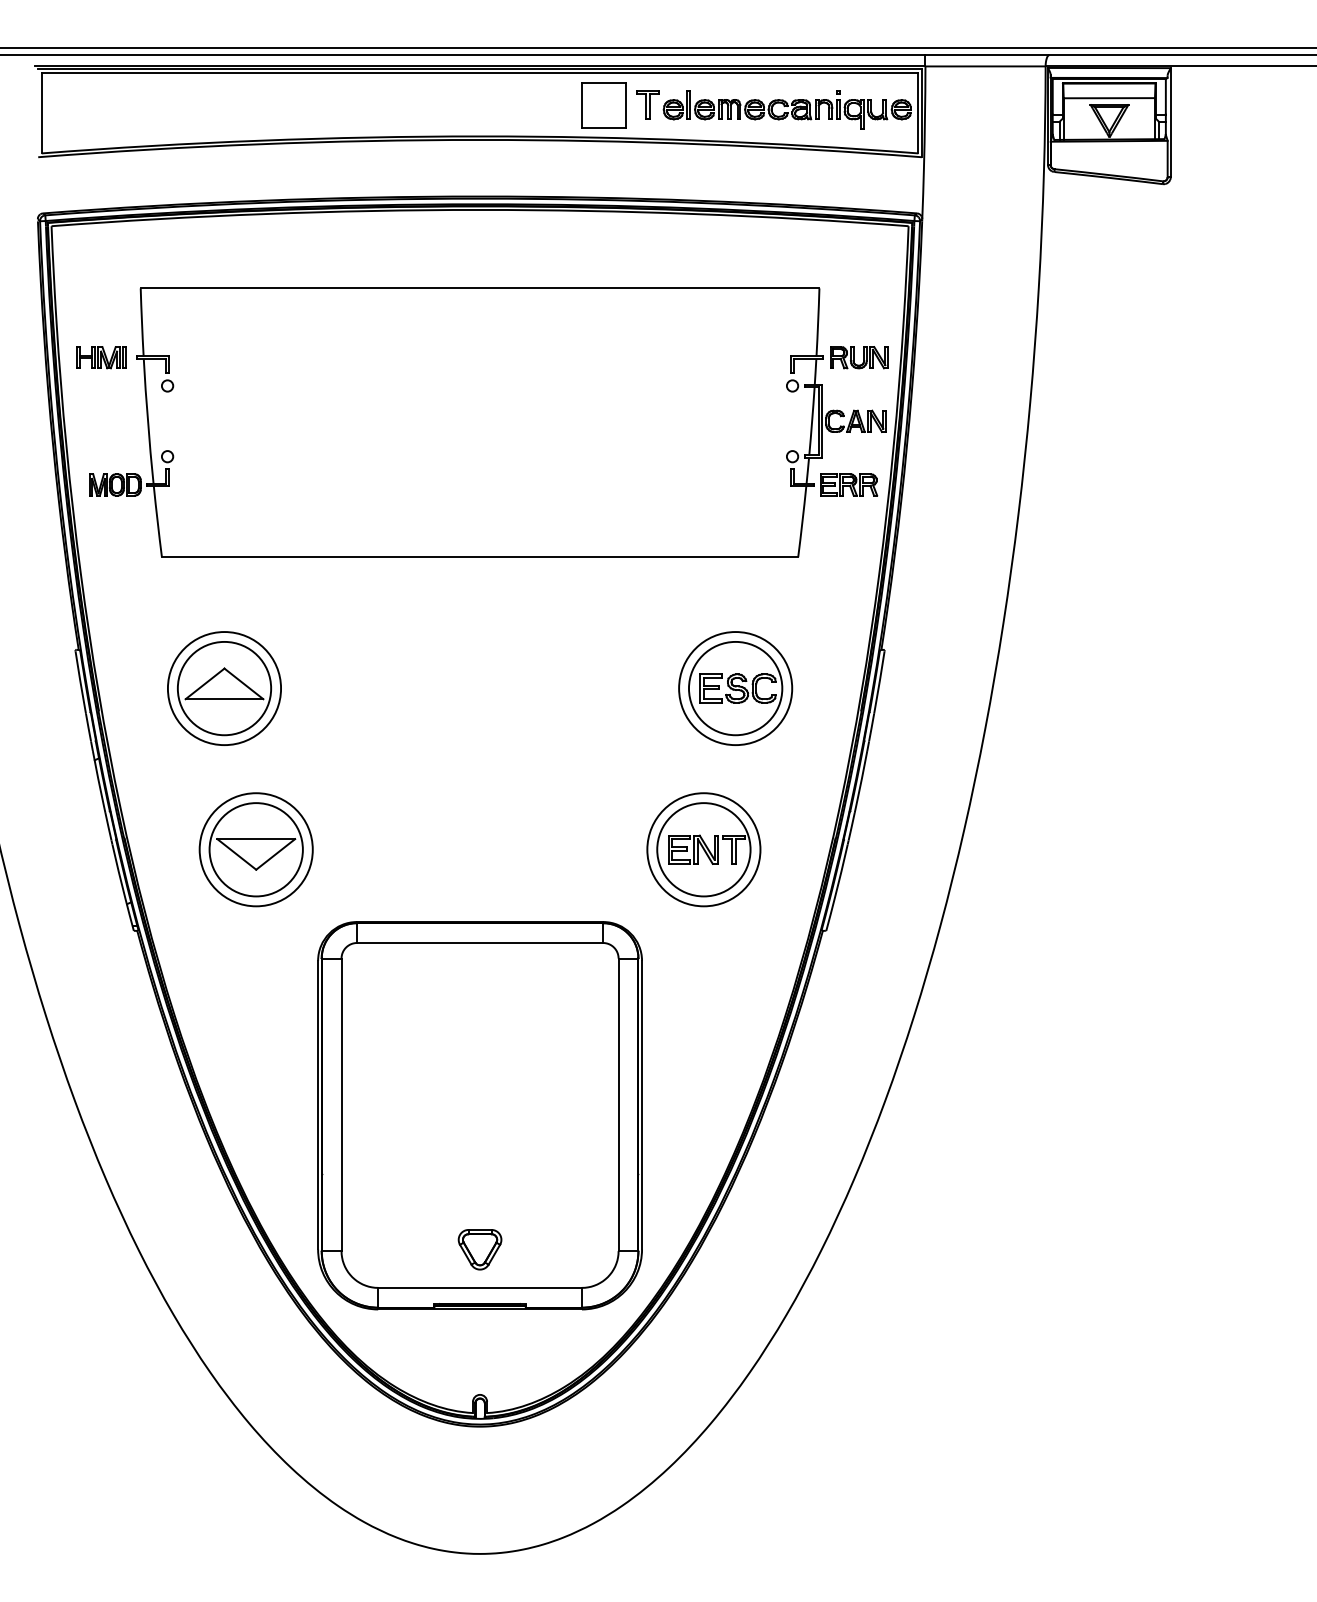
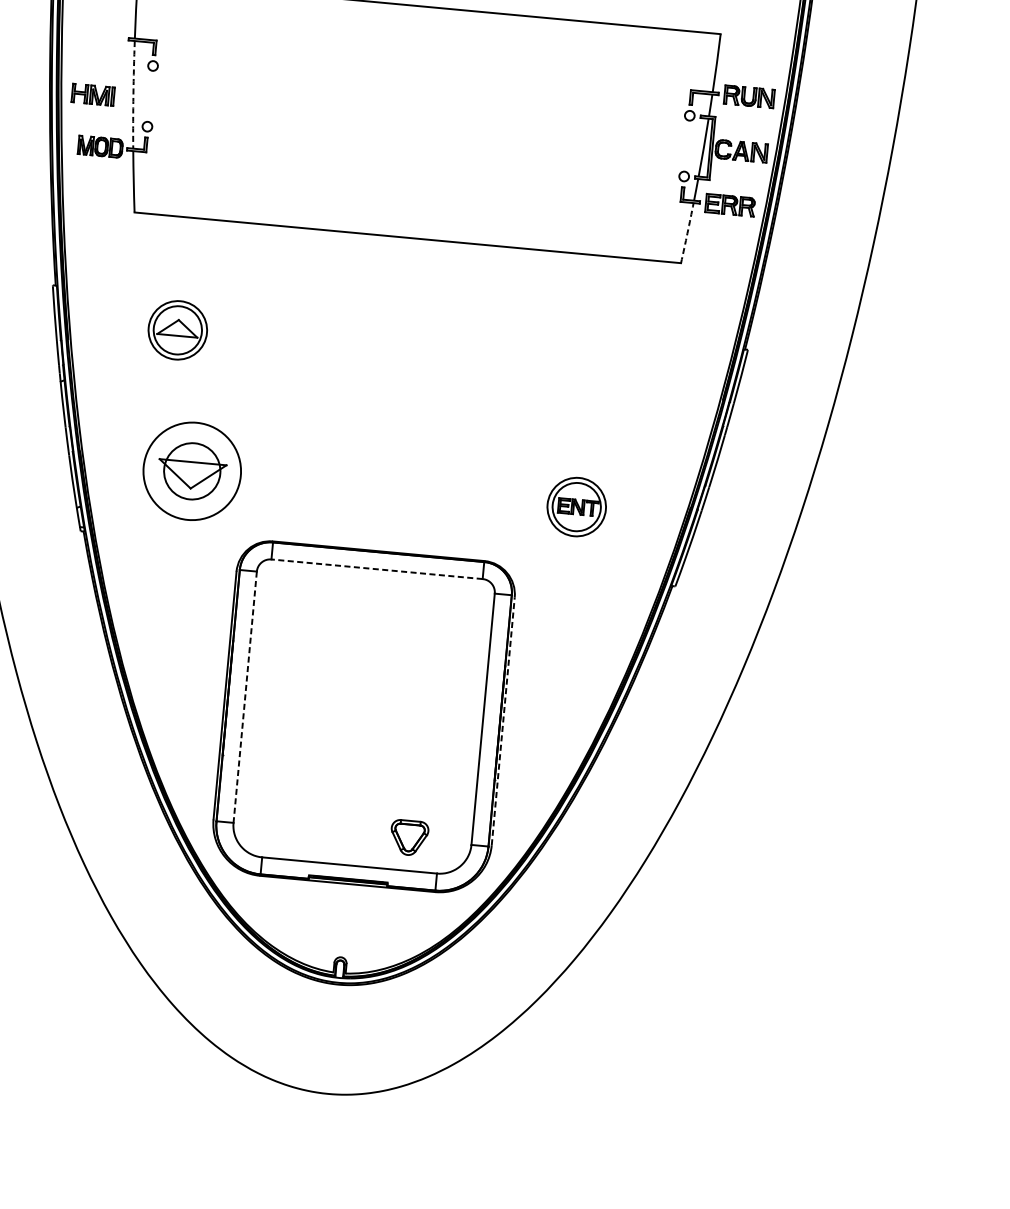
part: (101, 357) -> (93, 94), moved
arc: (148, 421) -> (133, 94), solid -> dashed
arc: (802, 521) -> (687, 232), solid -> dashed
part: (224, 688) -> (177, 330), size x0.6
part: (735, 688) -> (616, 371), removed
circle: (255, 849) -> (191, 471), size x0.7
part: (703, 849) -> (576, 506), size x0.6
line: (480, 943) -> (377, 569), solid -> dashed
line: (642, 1104) -> (503, 720), solid -> dashed
line: (341, 1105) -> (245, 697), solid -> dashed
part: (479, 1249) -> (408, 837), moved

